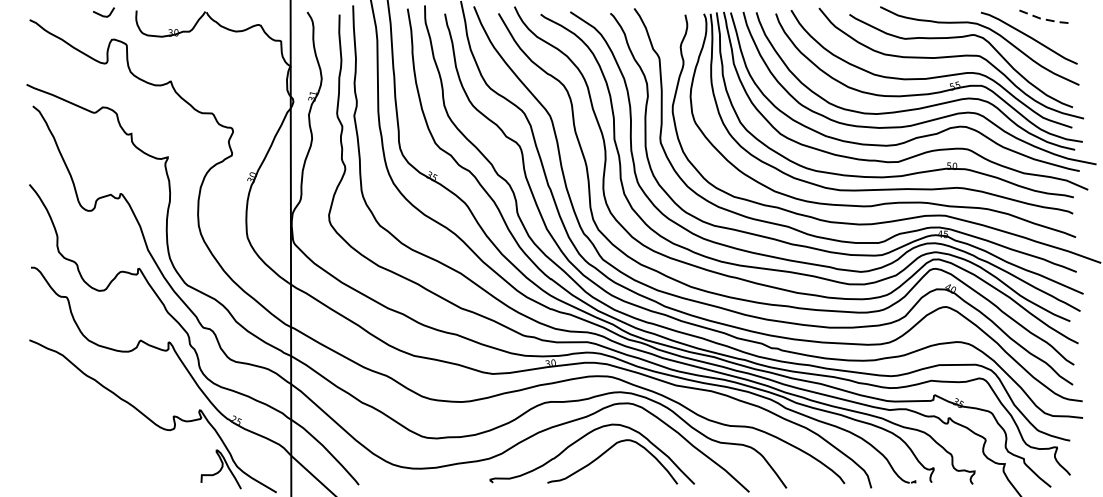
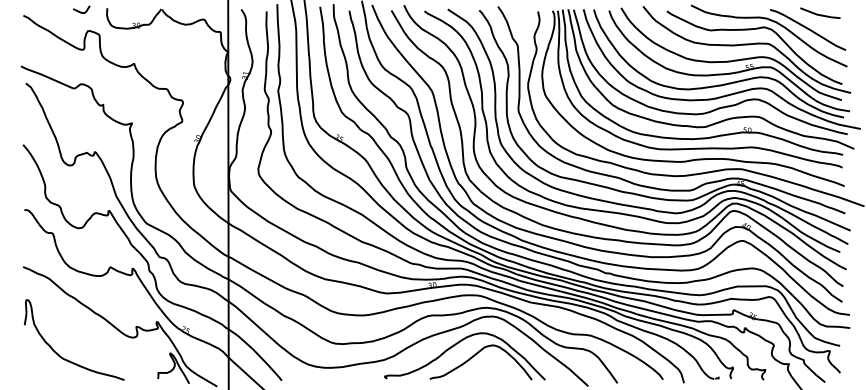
line: (1045, 19) -> (820, 15), dashed -> solid
curve: (74, 450) -> (58, 353), added

